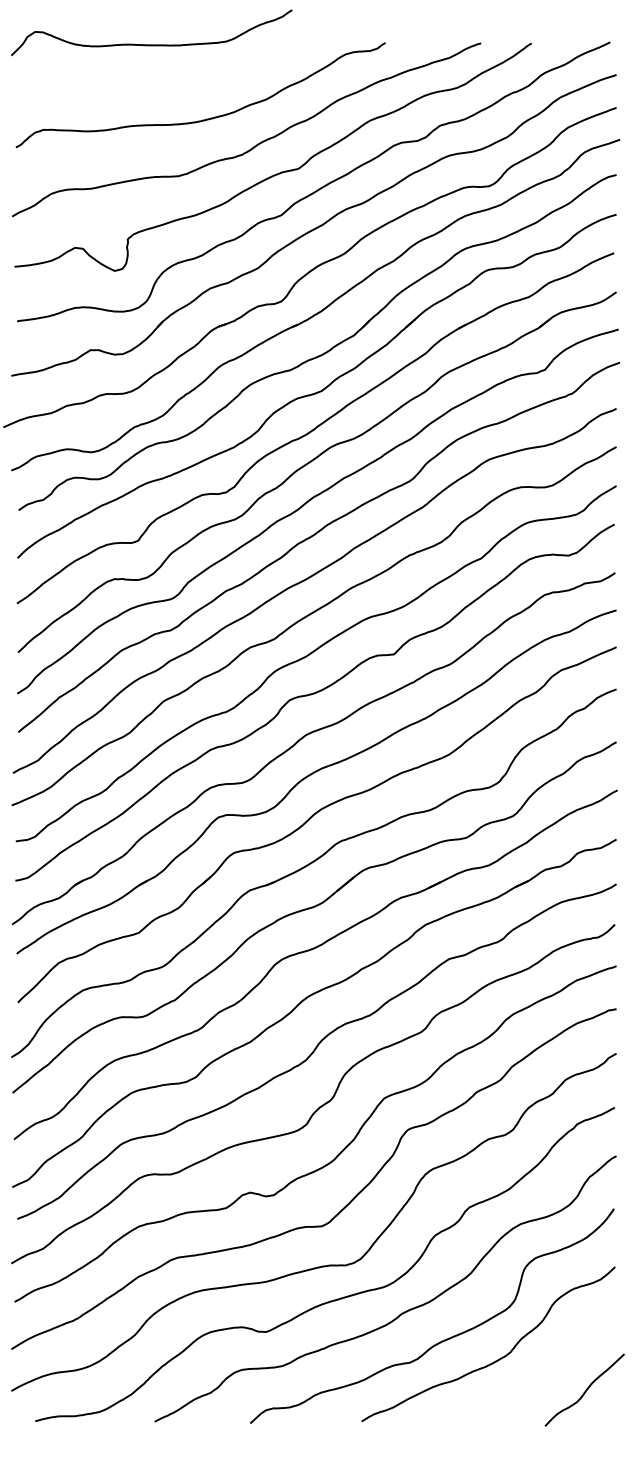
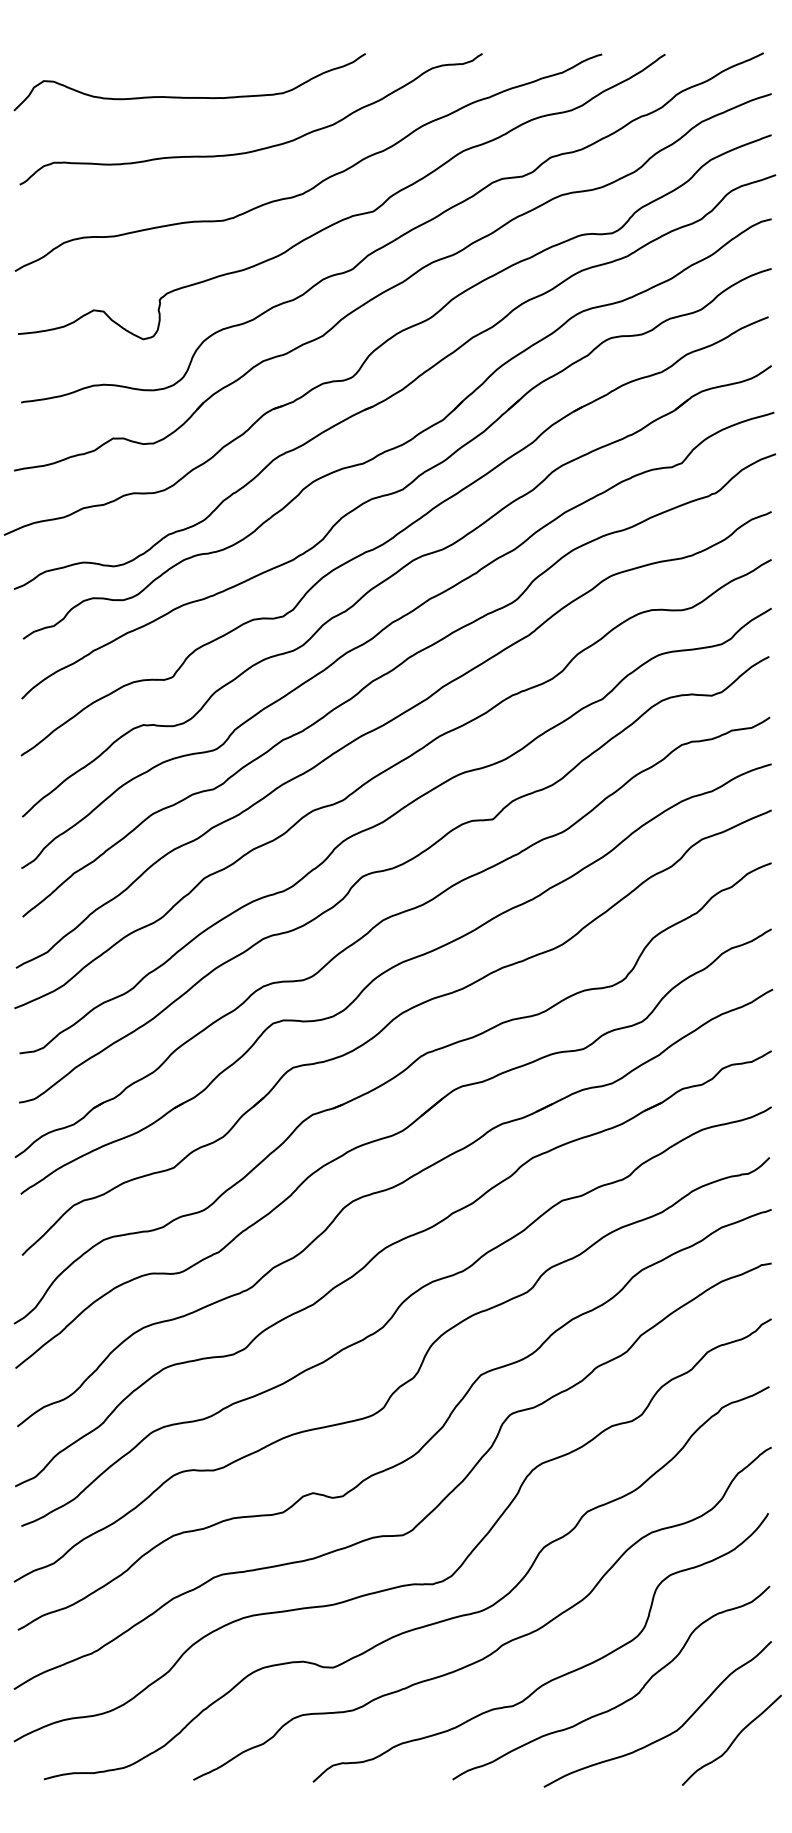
curve: (151, 45) -> (189, 97), moved
curve: (533, 1385) -> (667, 1734), added

